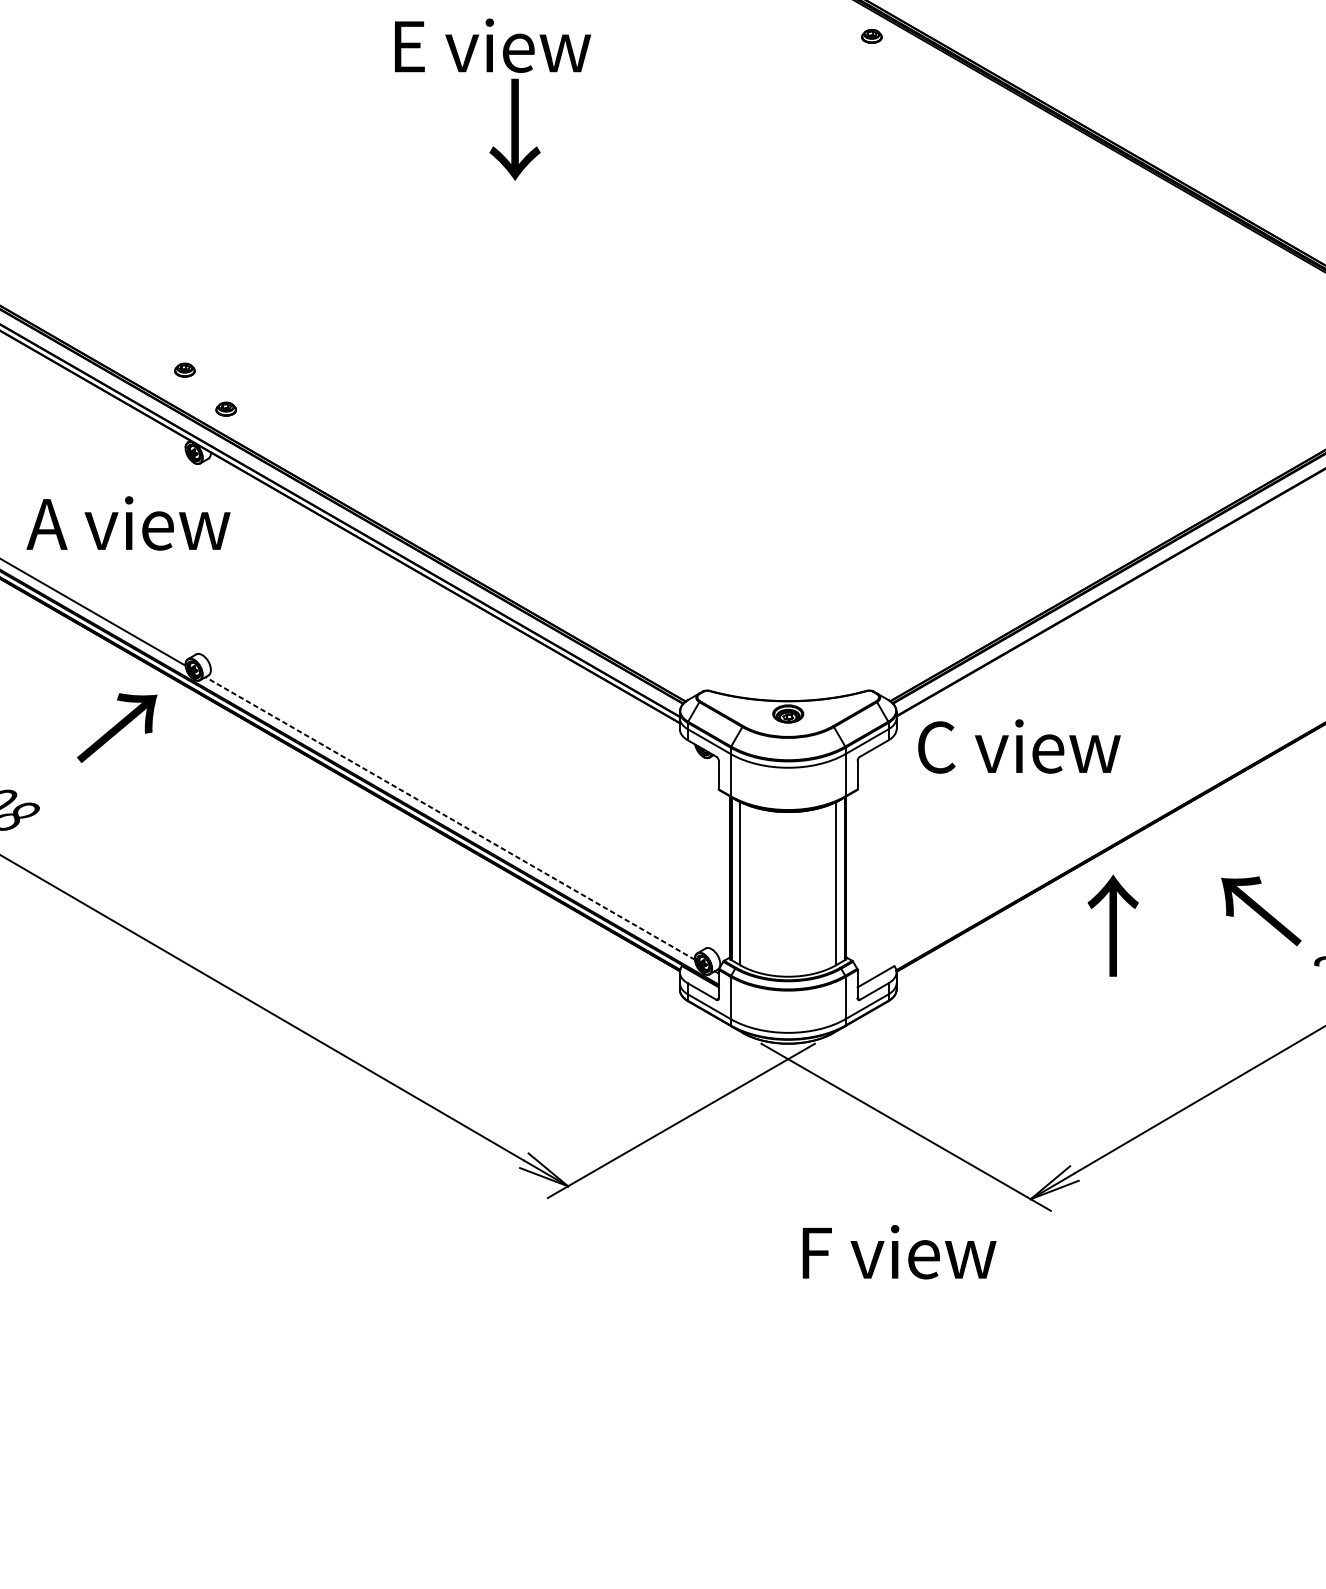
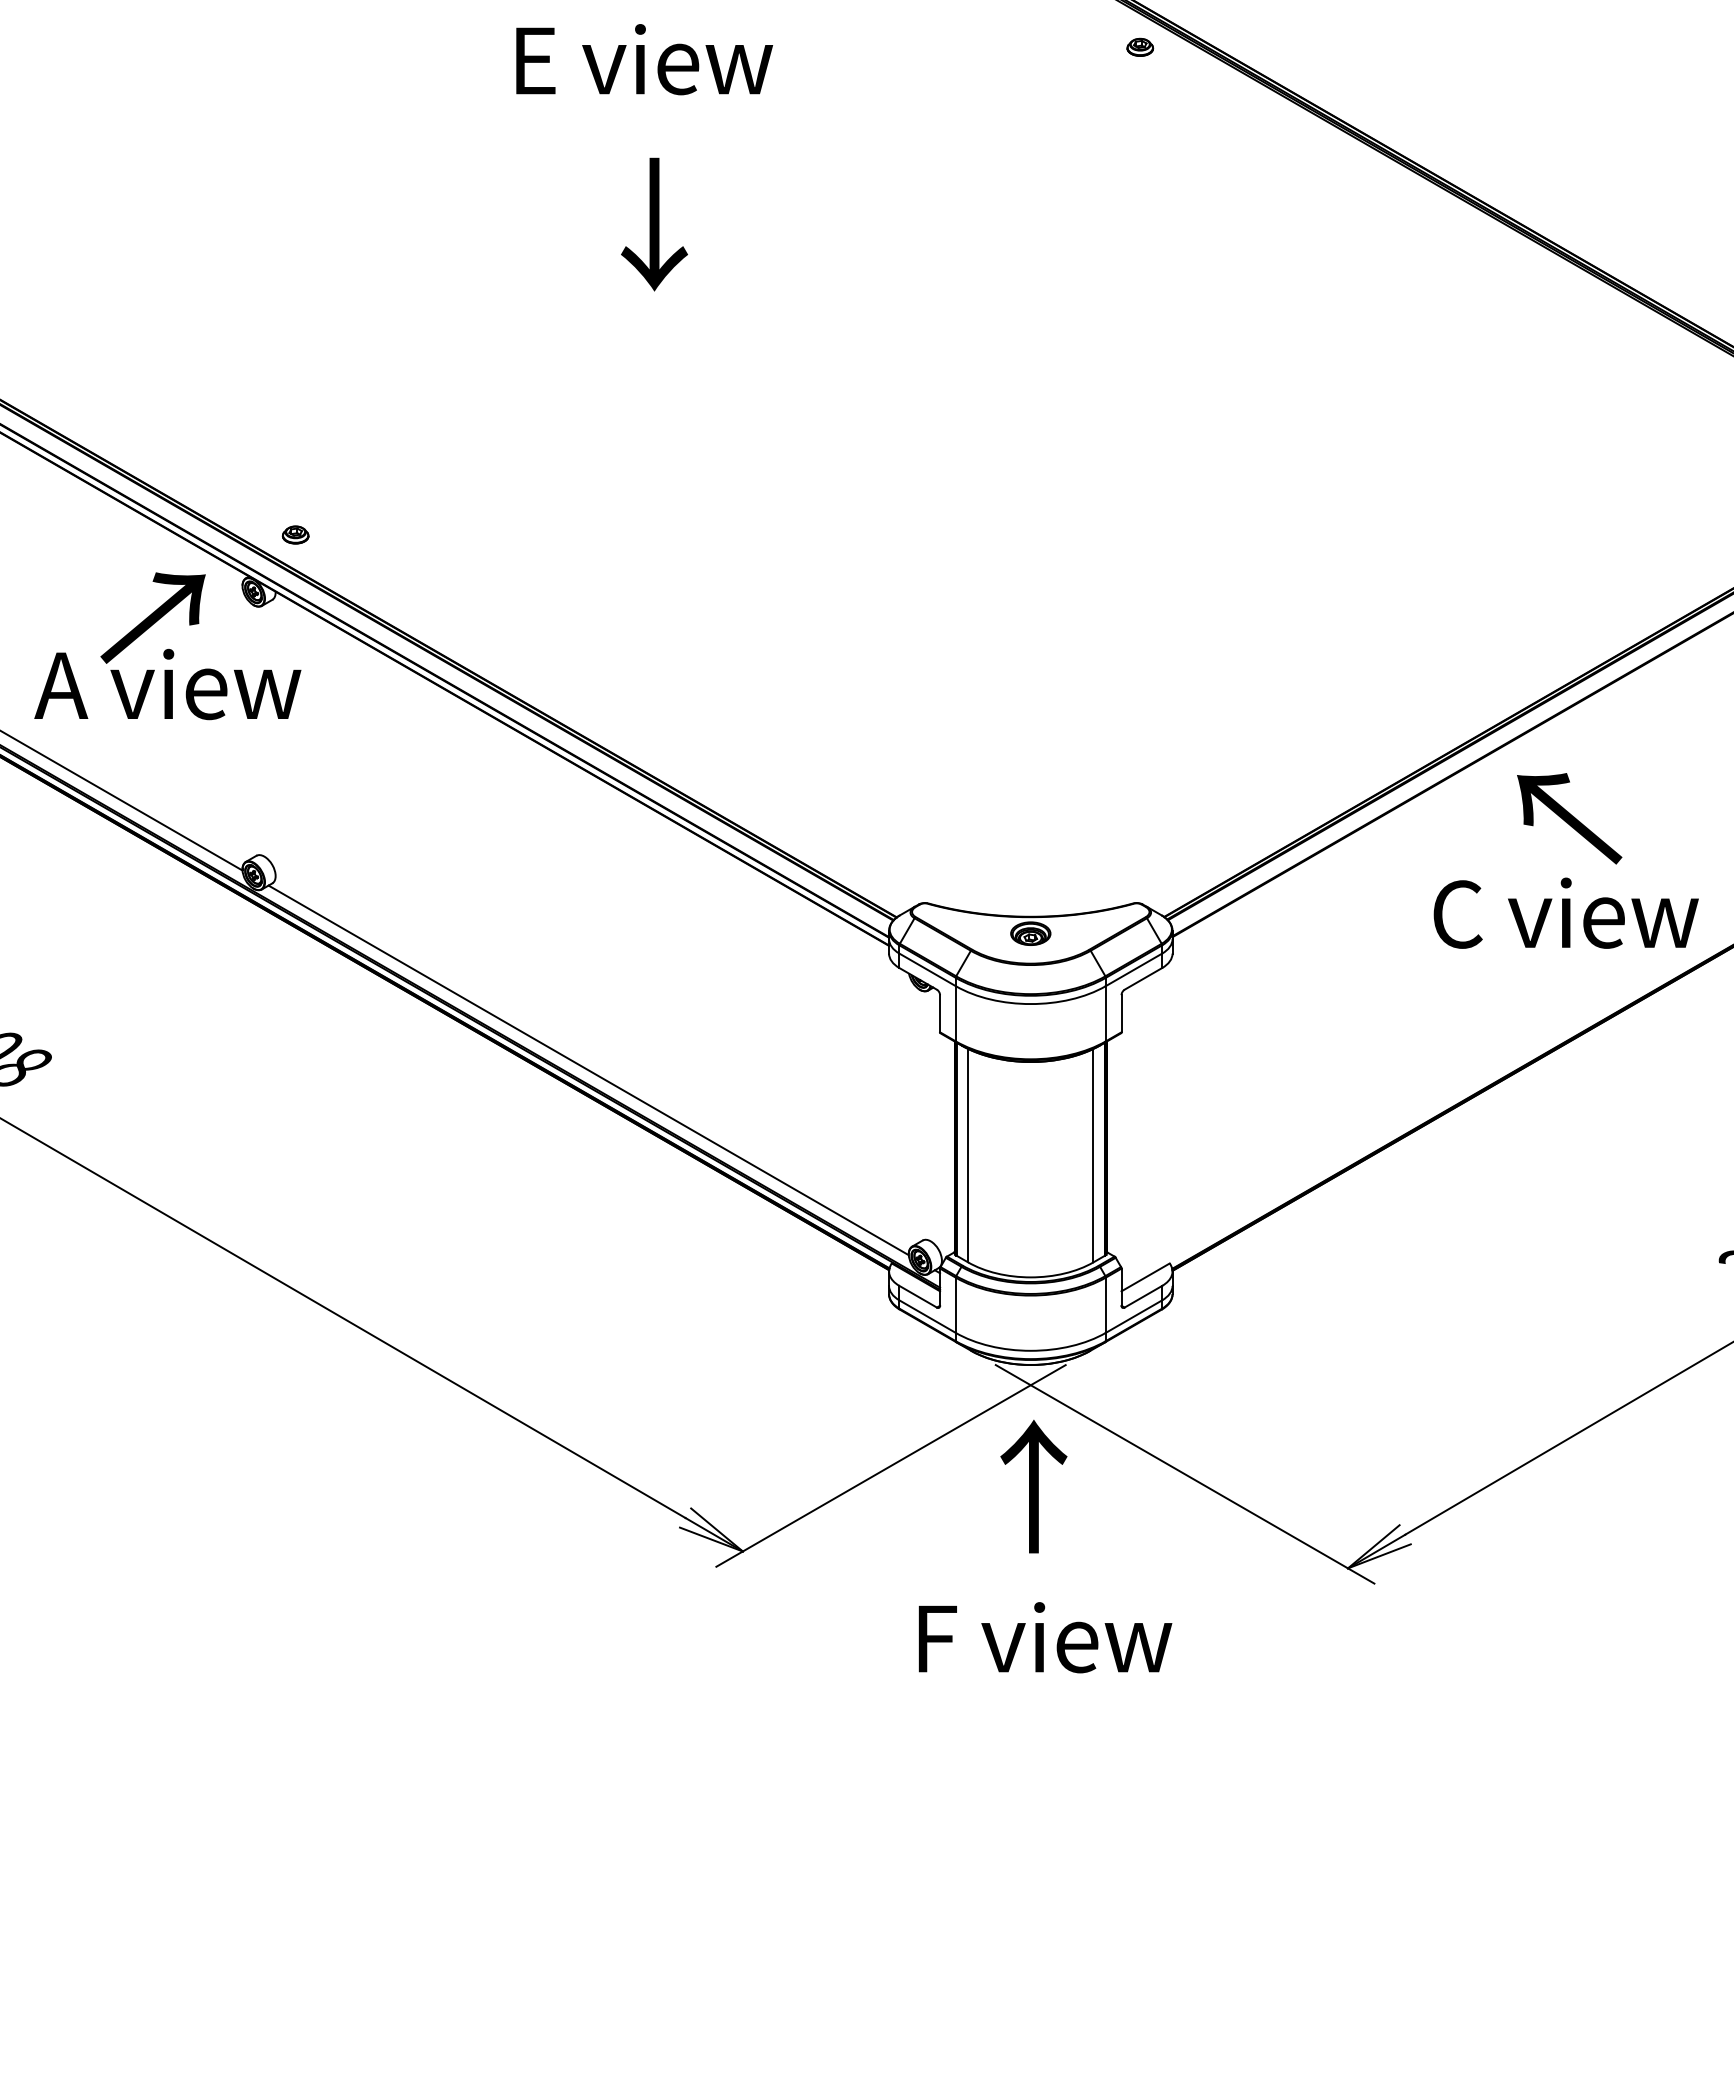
text: (515, 129) -> (654, 224), moved
part: (184, 369) -> (241, 483), removed
text: (116, 727) -> (152, 617), moved
text: (1018, 745) -> (1565, 912), moved
line: (450, 818) -> (588, 1070), dashed -> solid
text: (1261, 911) -> (1569, 818), moved
text: (1112, 925) -> (1033, 1486), moved
text: (899, 1252) -> (1045, 1637), moved

